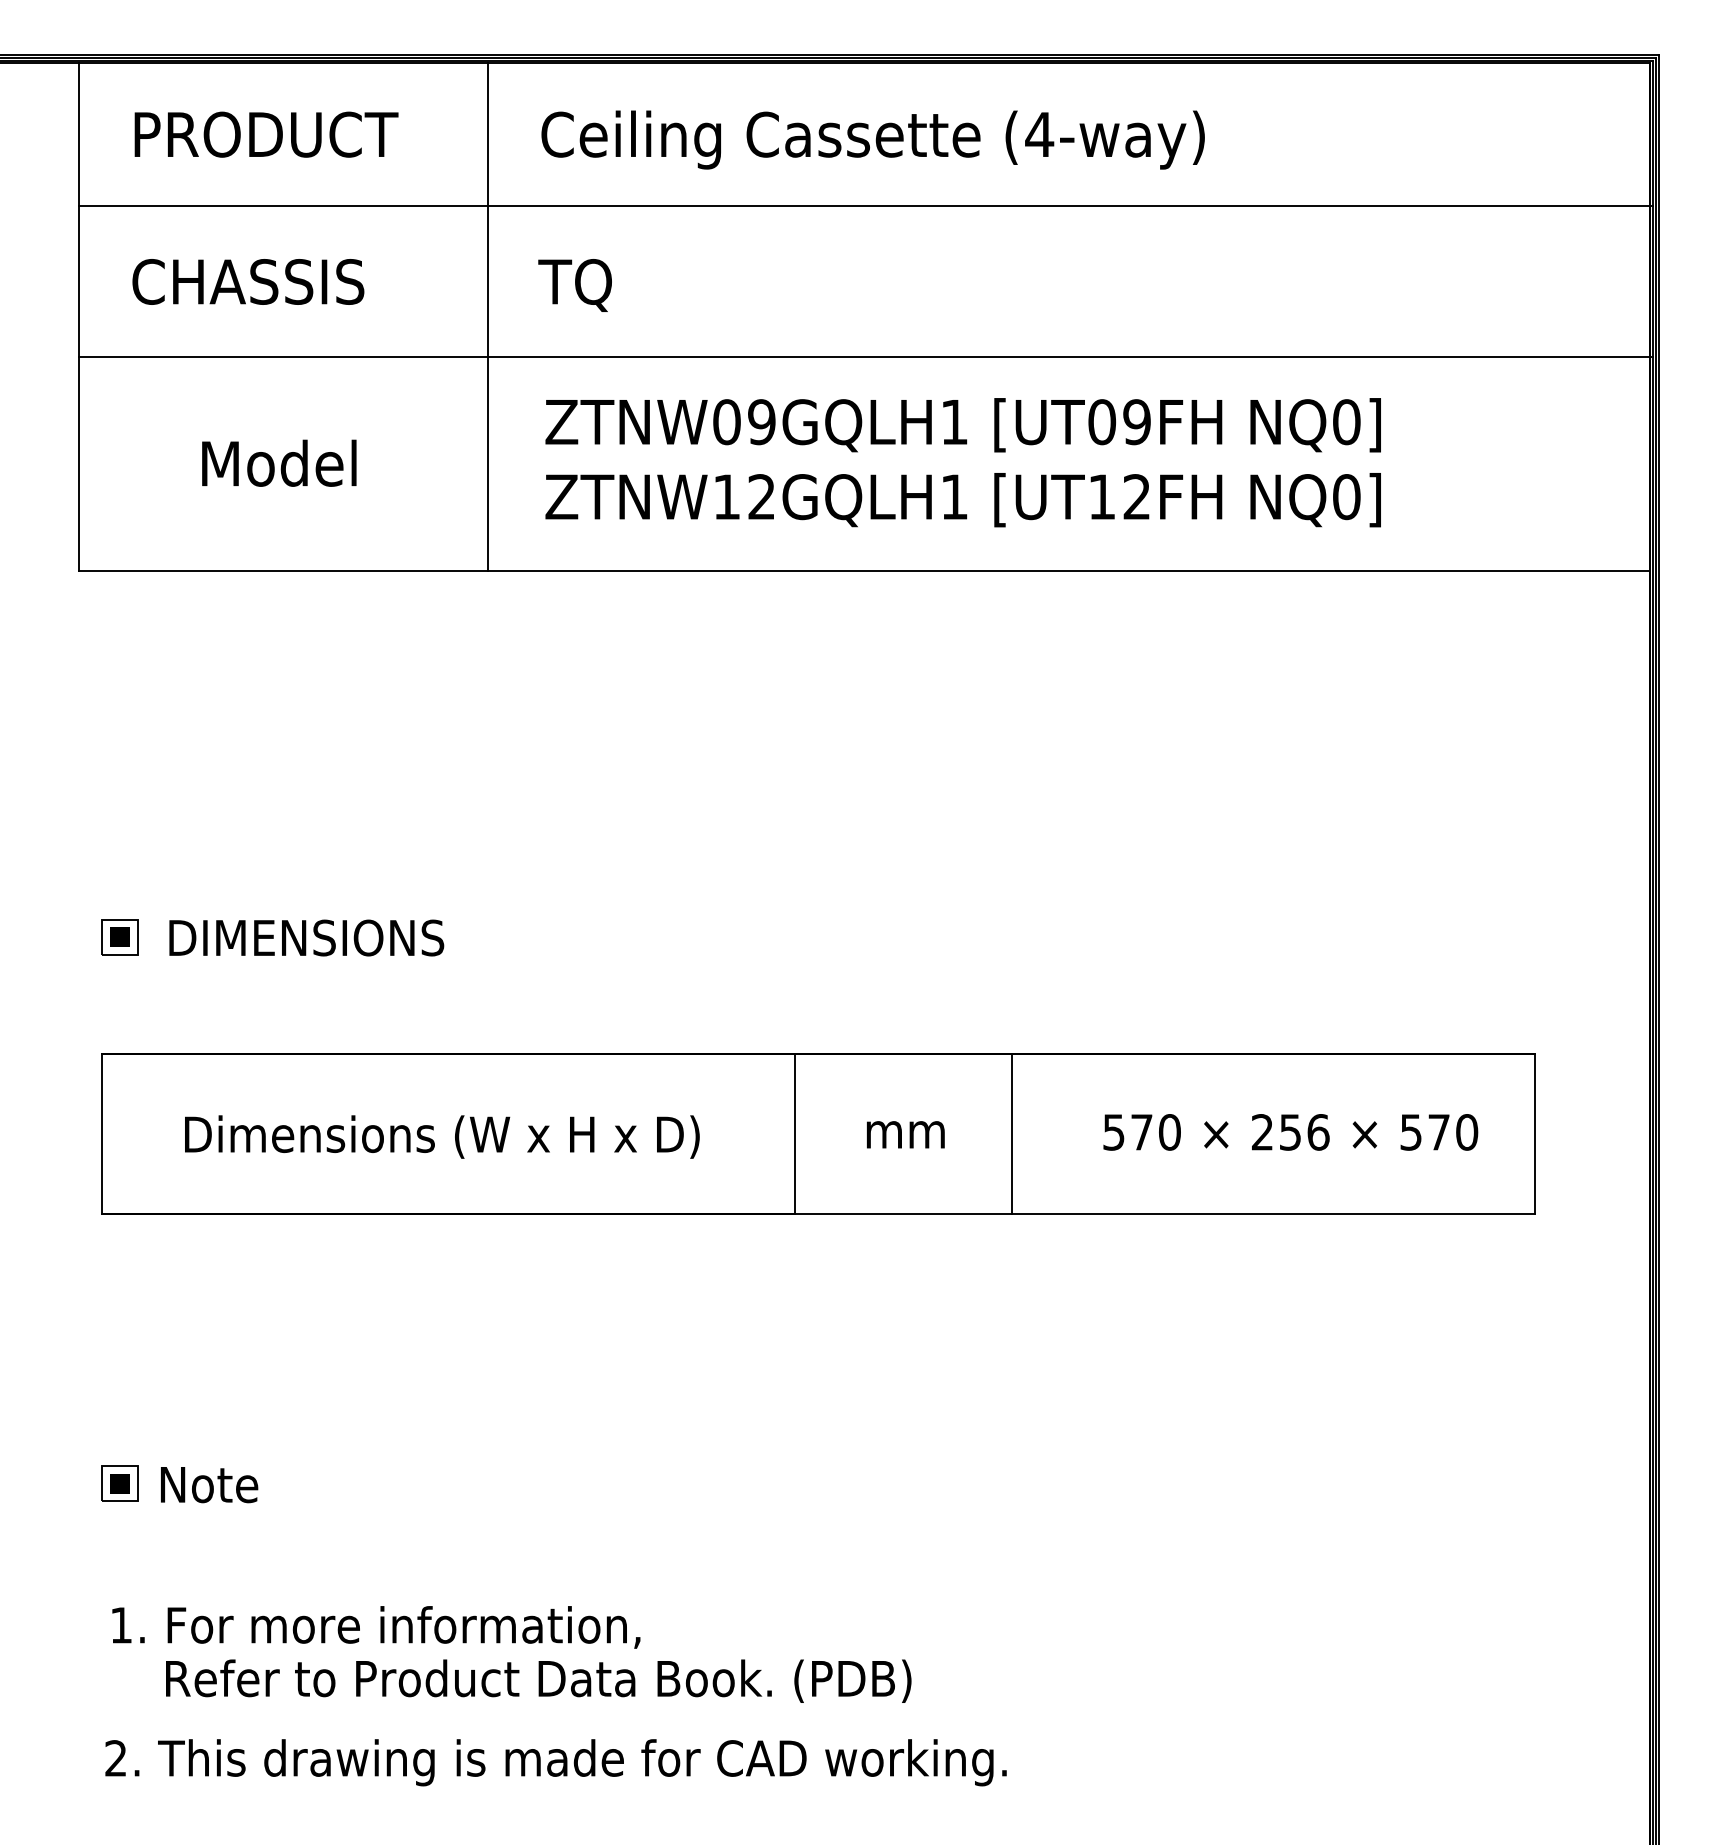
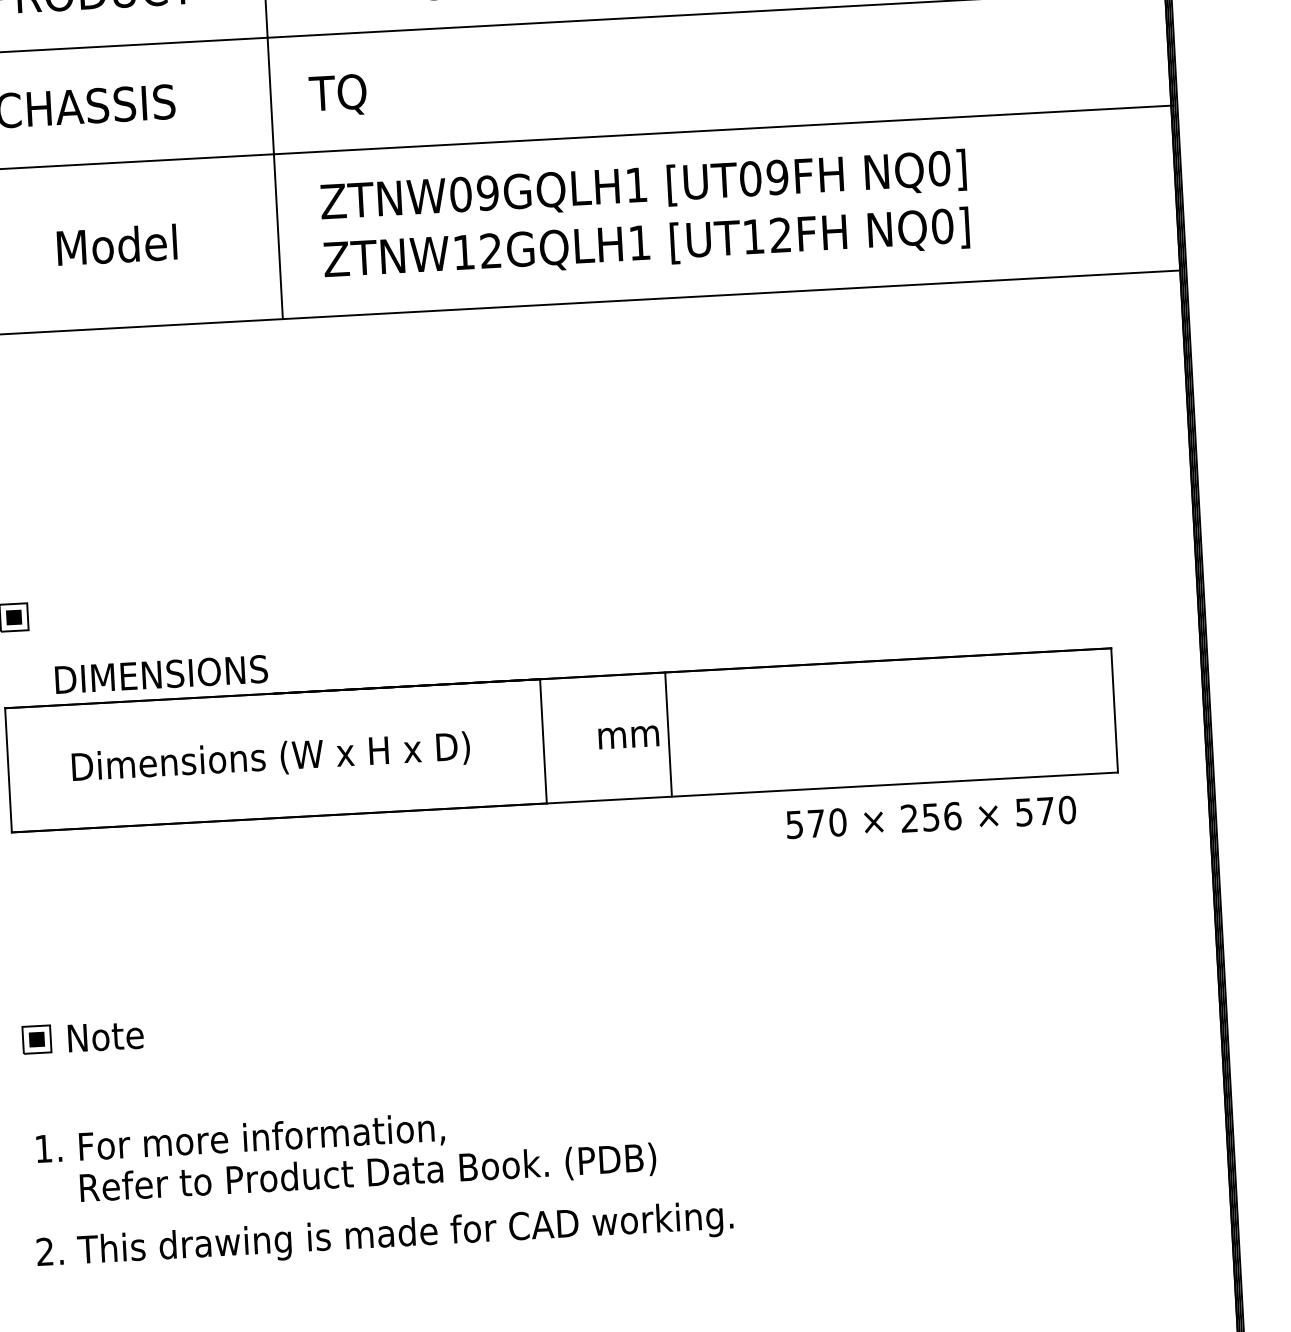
text: (306, 937) -> (161, 674), moved
text: (1290, 1132) -> (931, 817), moved
line: (1012, 1133) -> (668, 734), moved

